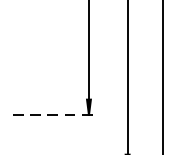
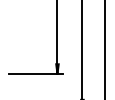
line: (56, 115) -> (36, 74), dashed -> solid

